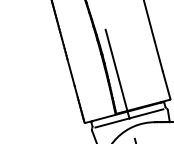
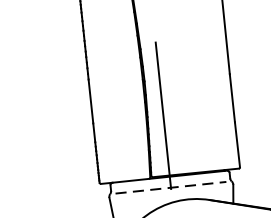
line: (129, 118) -> (171, 187), solid -> dashed

